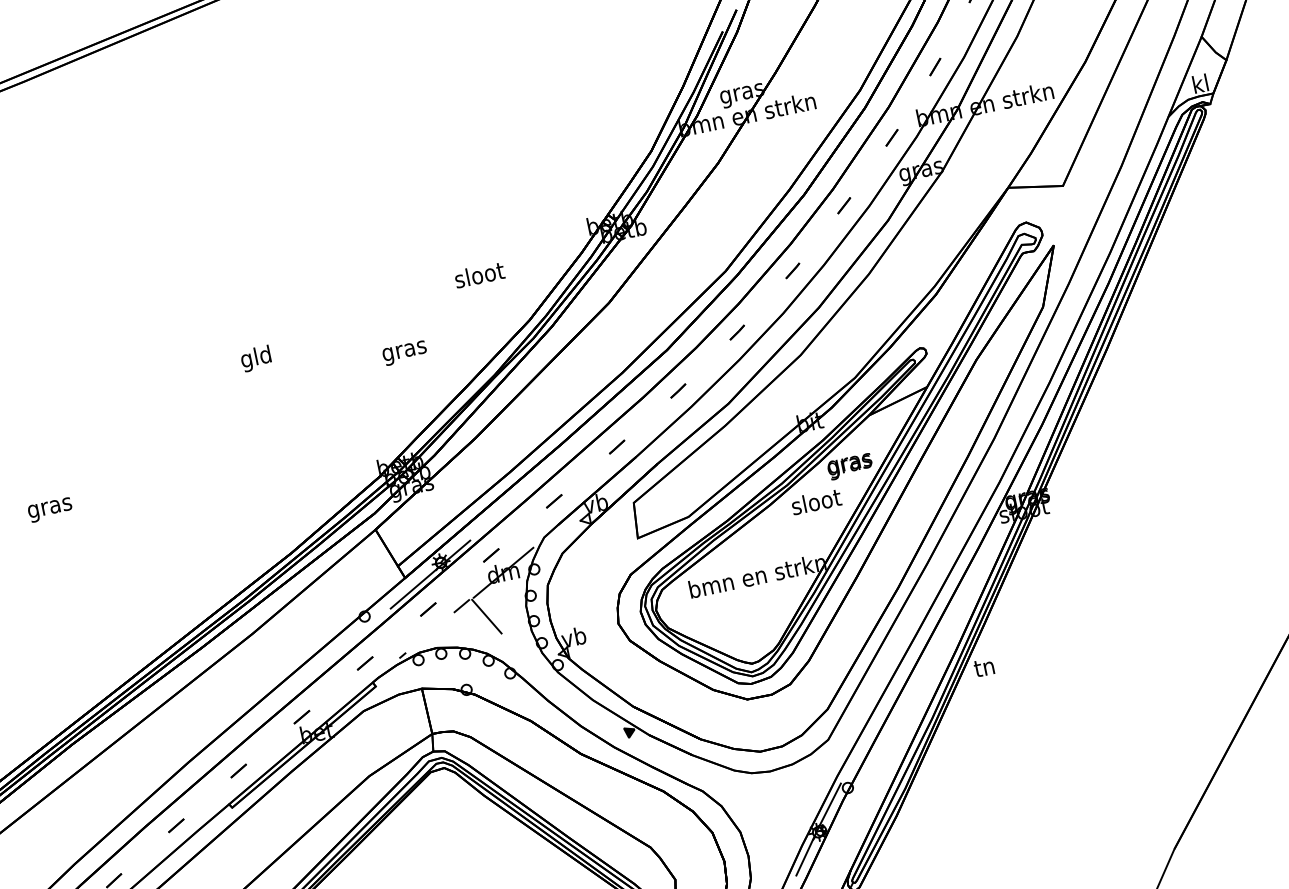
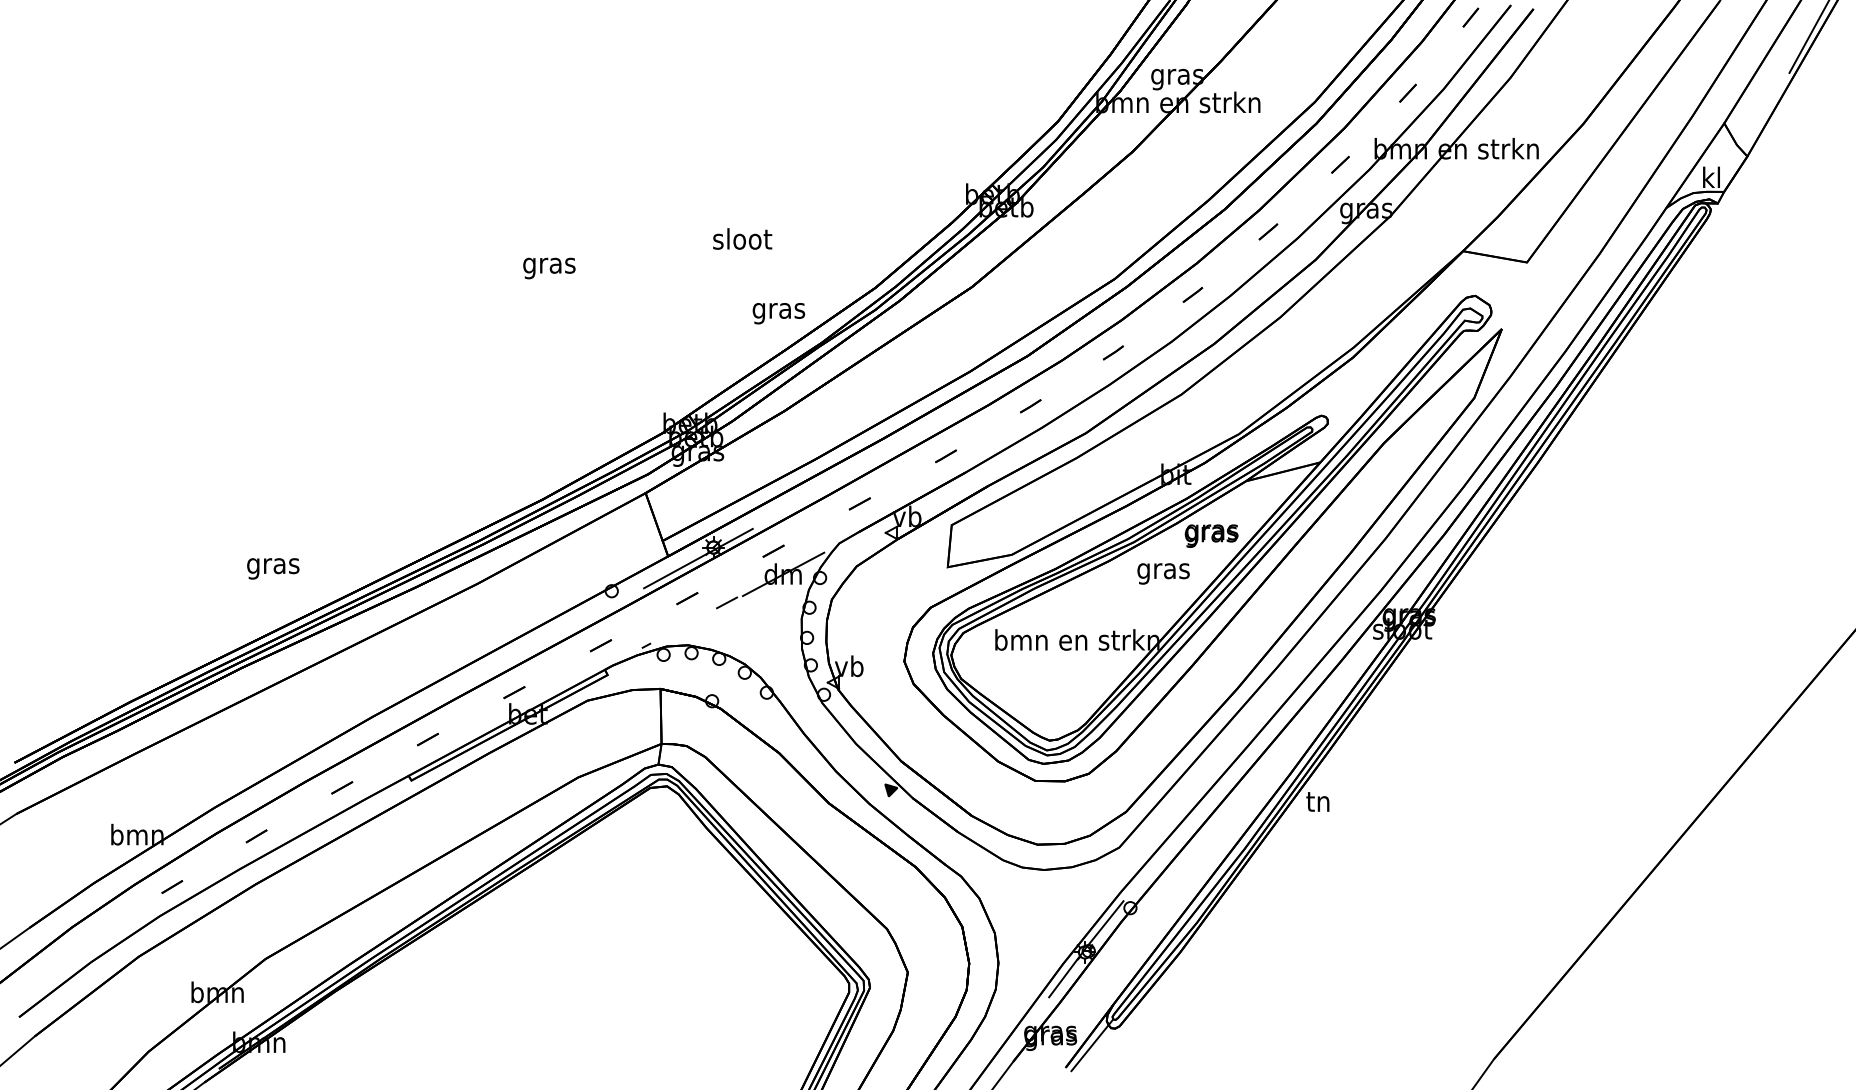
text: (479, 274) -> (742, 238), moved
text: (404, 353) -> (778, 313), moved
text: (256, 358) -> (549, 265), gld -> gras
text: (816, 503) -> (1163, 570), sloot -> gras
text: (50, 509) -> (273, 568), moved
line: (486, 616) -> (753, 621), removed

